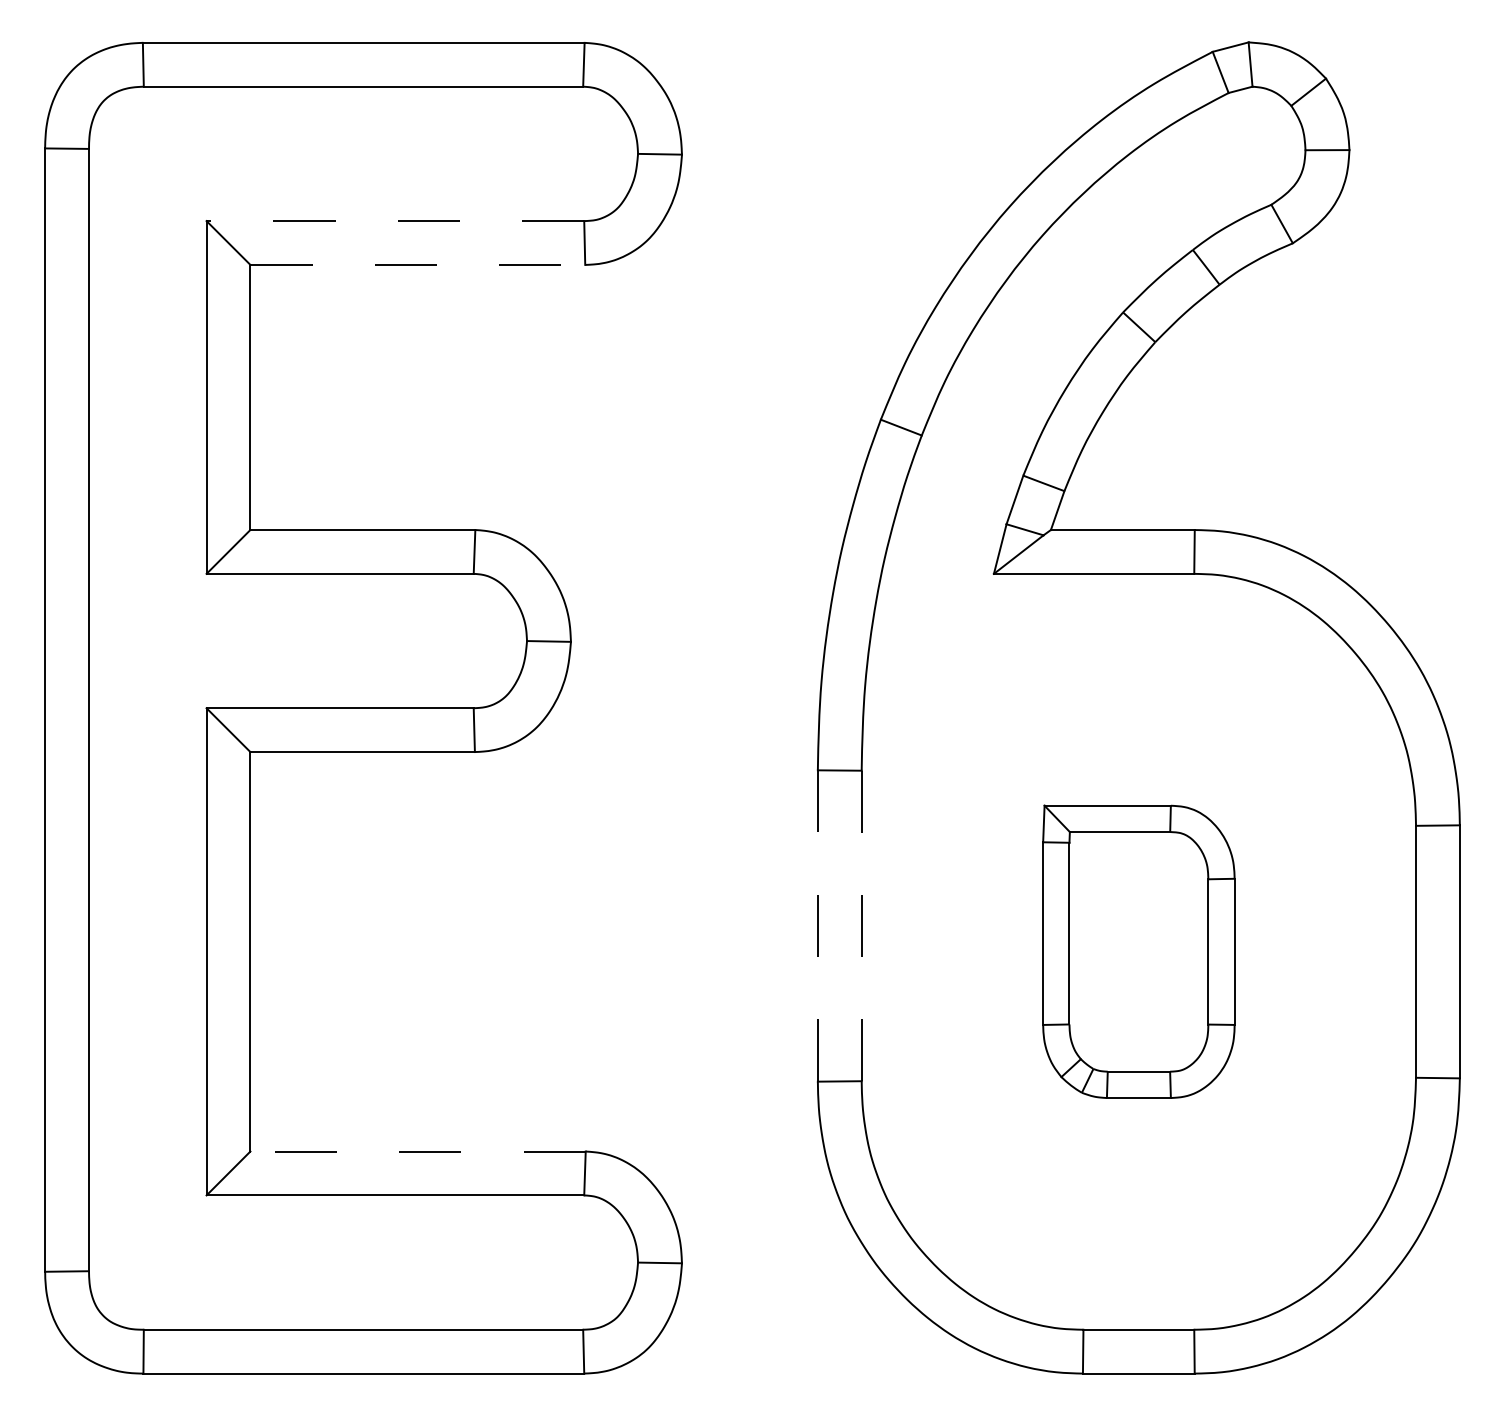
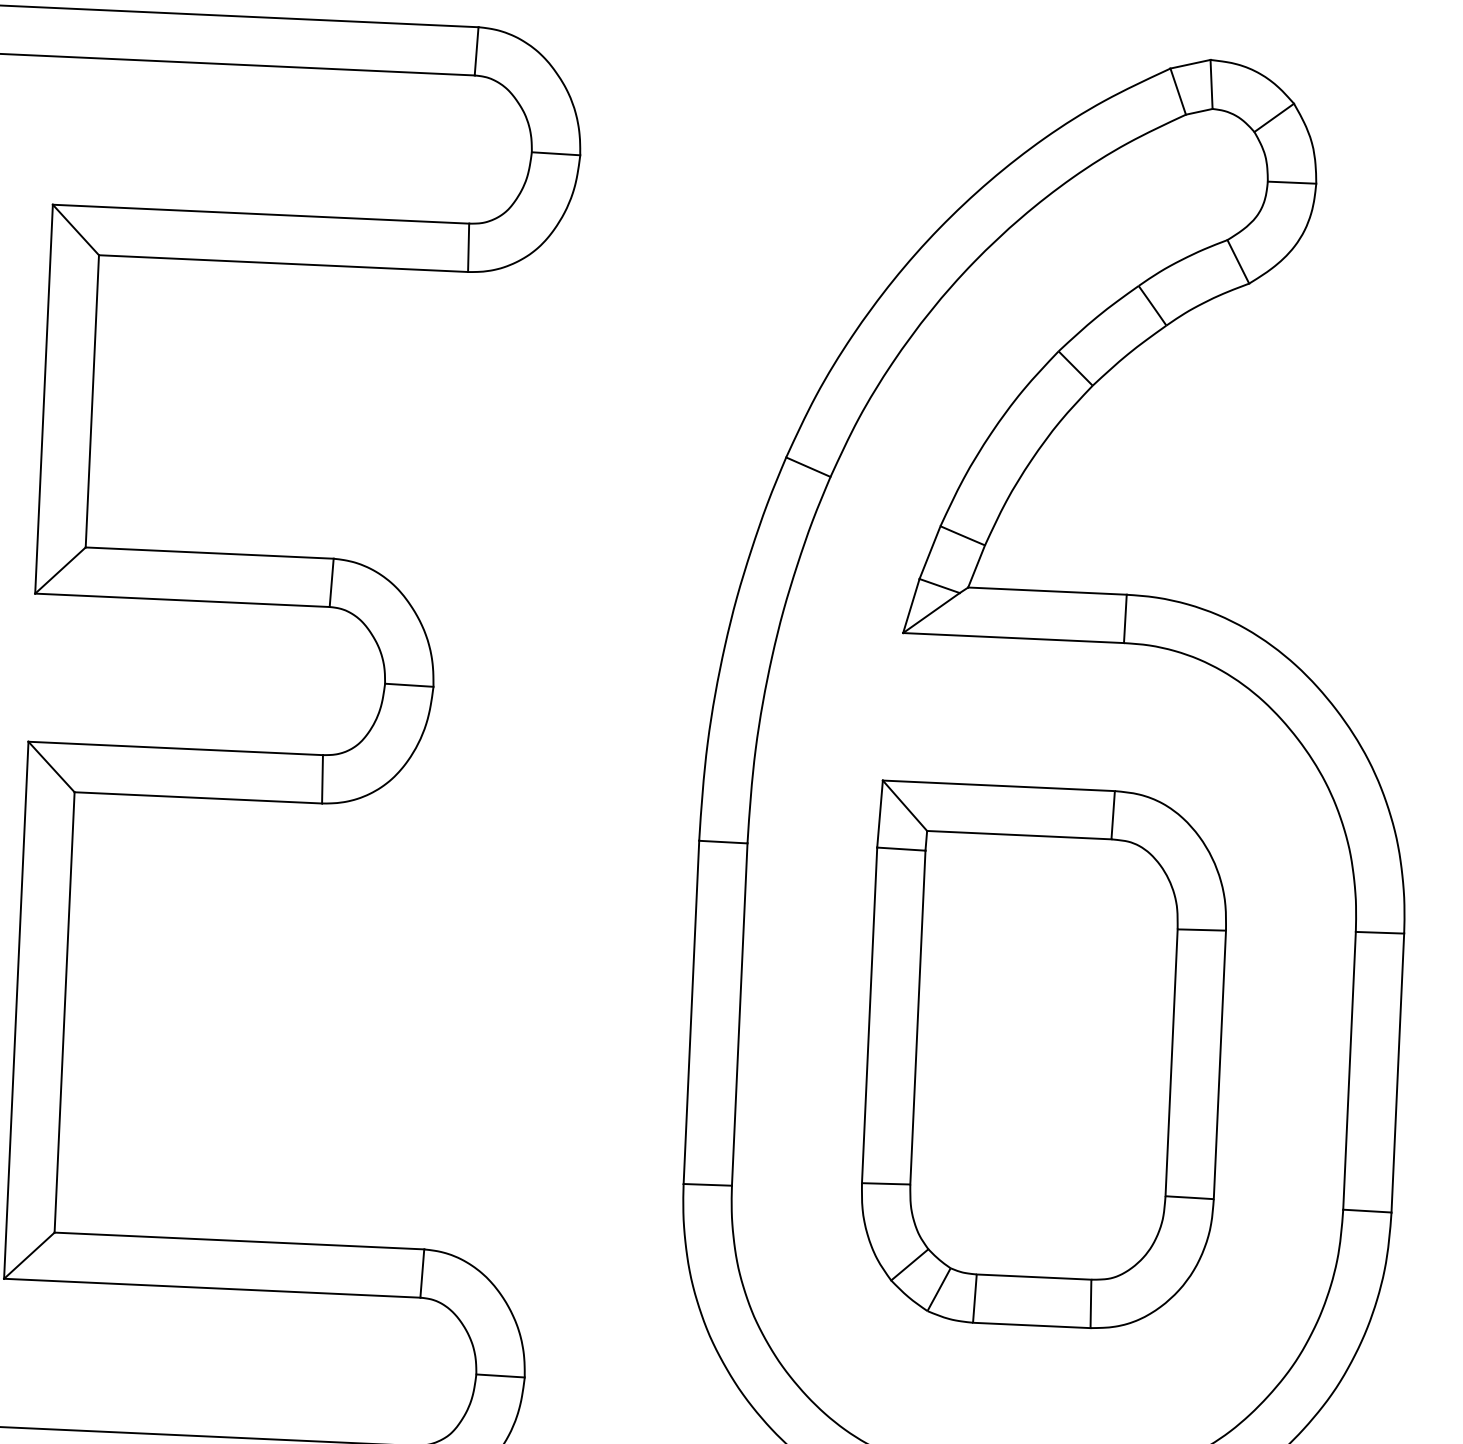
line: (395, 221) -> (261, 214), dashed -> solid
line: (418, 264) -> (284, 263), dashed -> solid
line: (861, 925) -> (739, 1014), dashed -> solid
line: (817, 926) -> (691, 1012), dashed -> solid
part: (1138, 951) -> (1043, 1056), size x1.67
line: (418, 1151) -> (239, 1241), dashed -> solid

